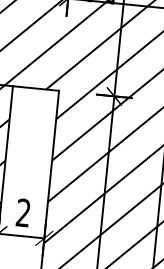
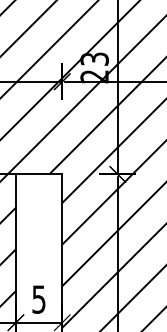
text: (23, 212) -> (38, 299), 2 -> 5

